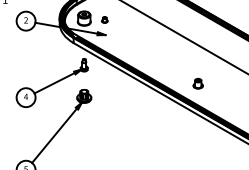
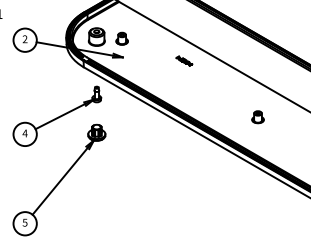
part: (104, 19) -> (121, 38), size x1.67
part: (155, 37) -> (184, 60), added
part: (197, 83) -> (257, 117), moved

